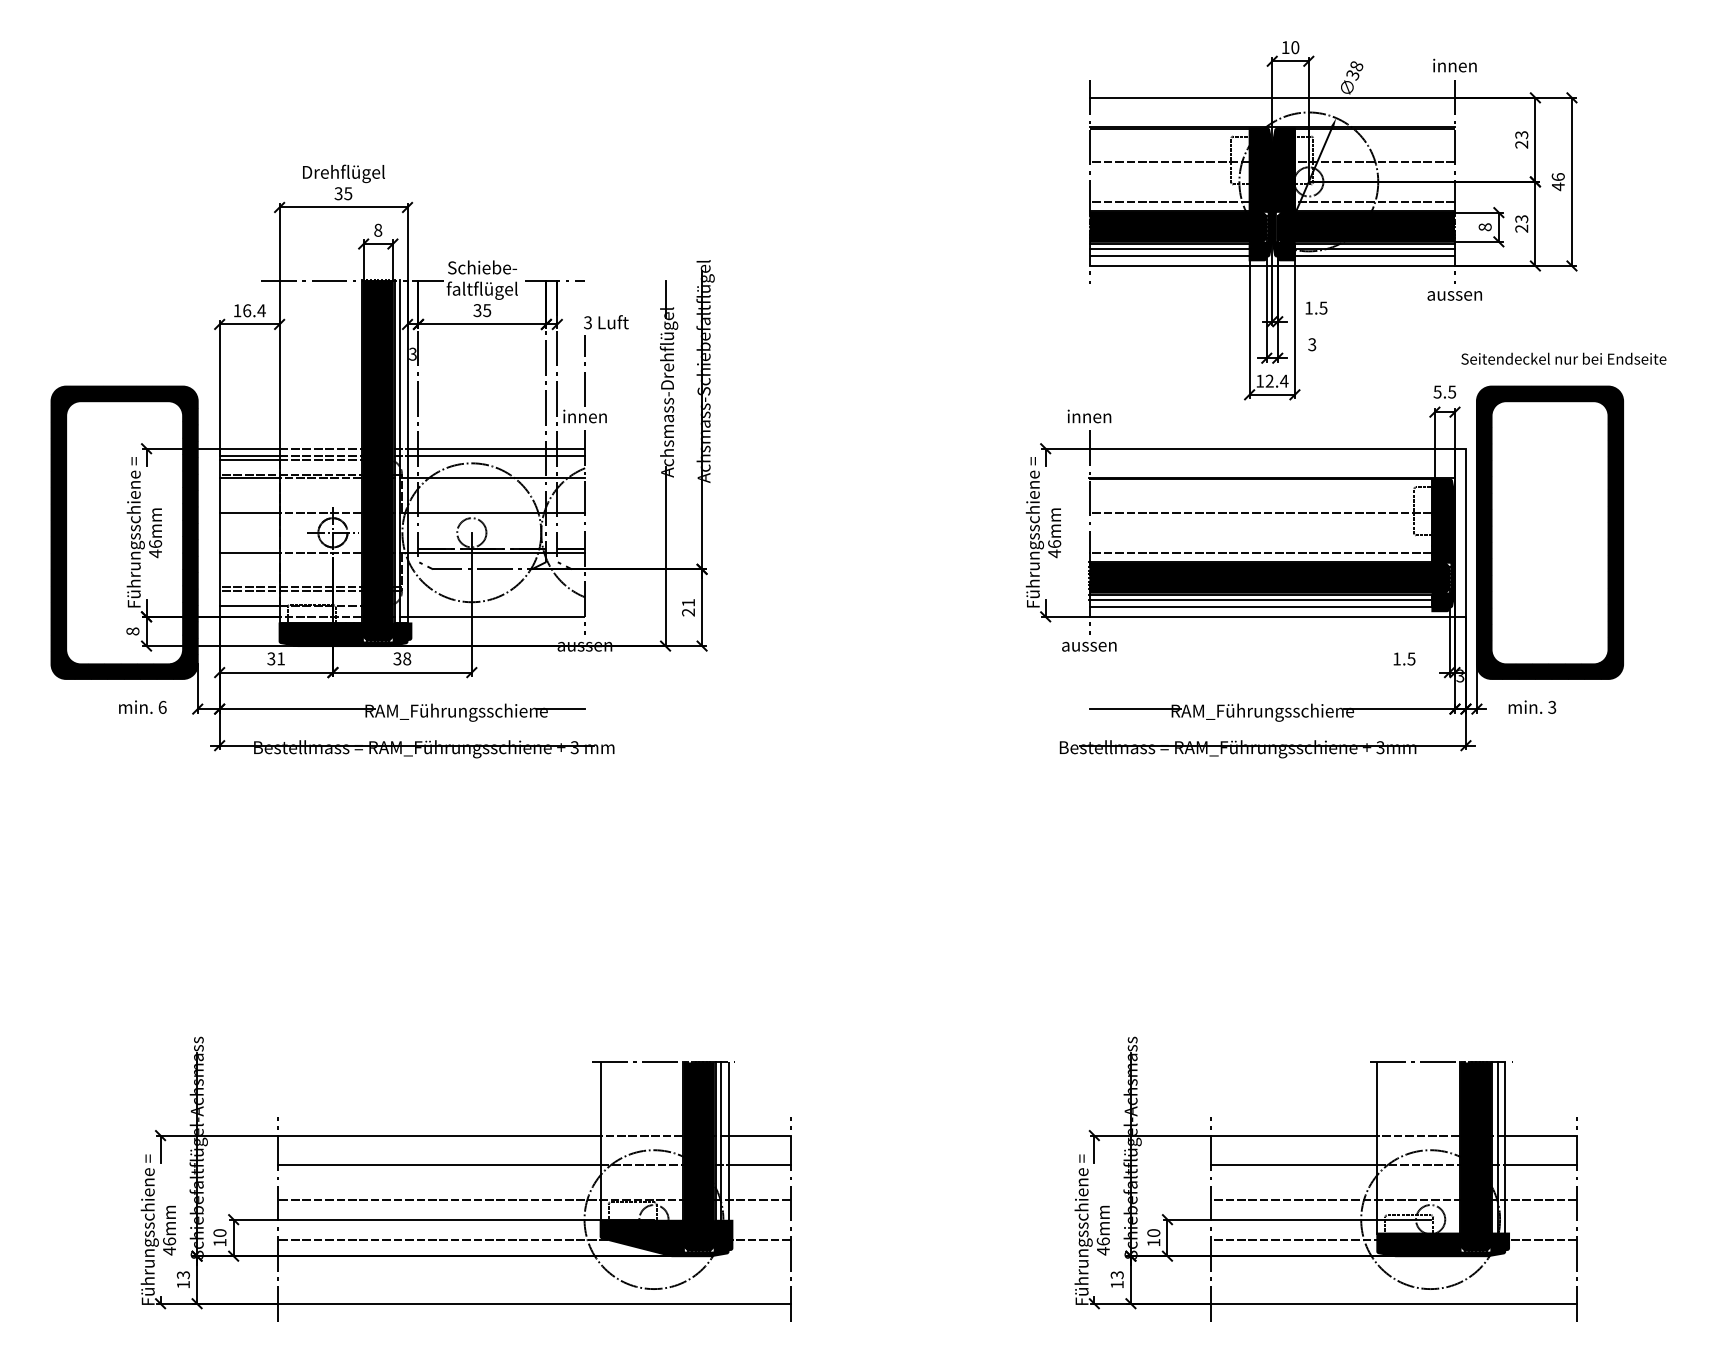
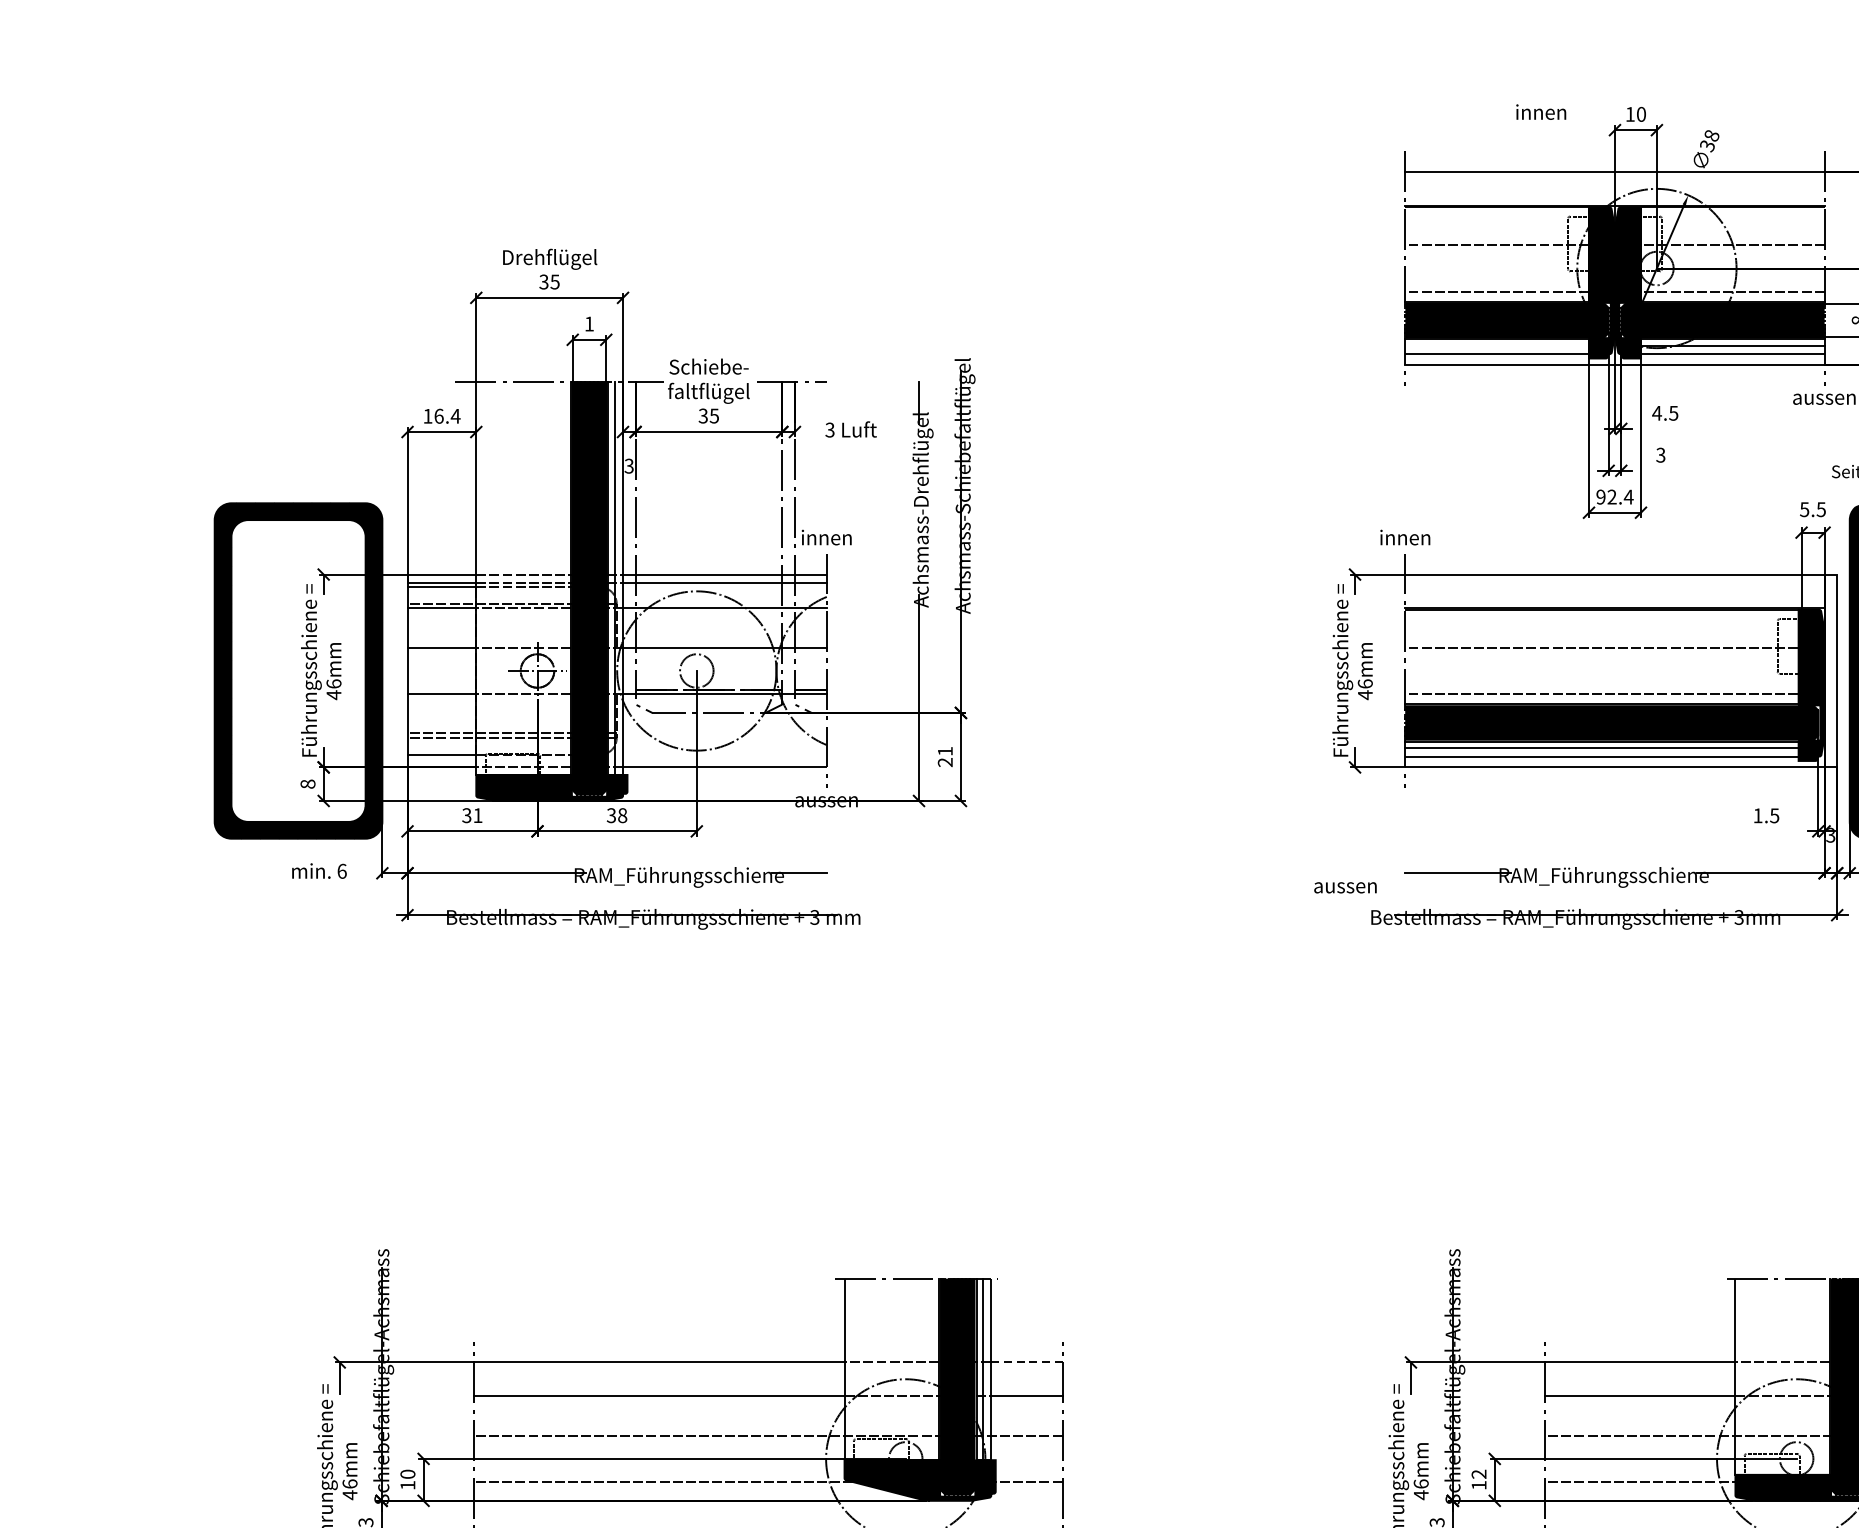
text: (1454, 65) -> (1540, 112), moved
text: (378, 229) -> (589, 323), 8 -> 1
line: (1169, 249) -> (1497, 346), removed
text: (1308, 307) -> (1656, 412), 1.5 -> 4.5
line: (585, 370) -> (827, 484), removed
text: (1259, 380) -> (1600, 496), 12.4 -> 92.4
text: (1089, 646) -> (1345, 887), moved
line: (759, 1135) -> (1026, 1362), solid -> dashed
text: (1153, 1233) -> (1478, 1474), 10 -> 12

